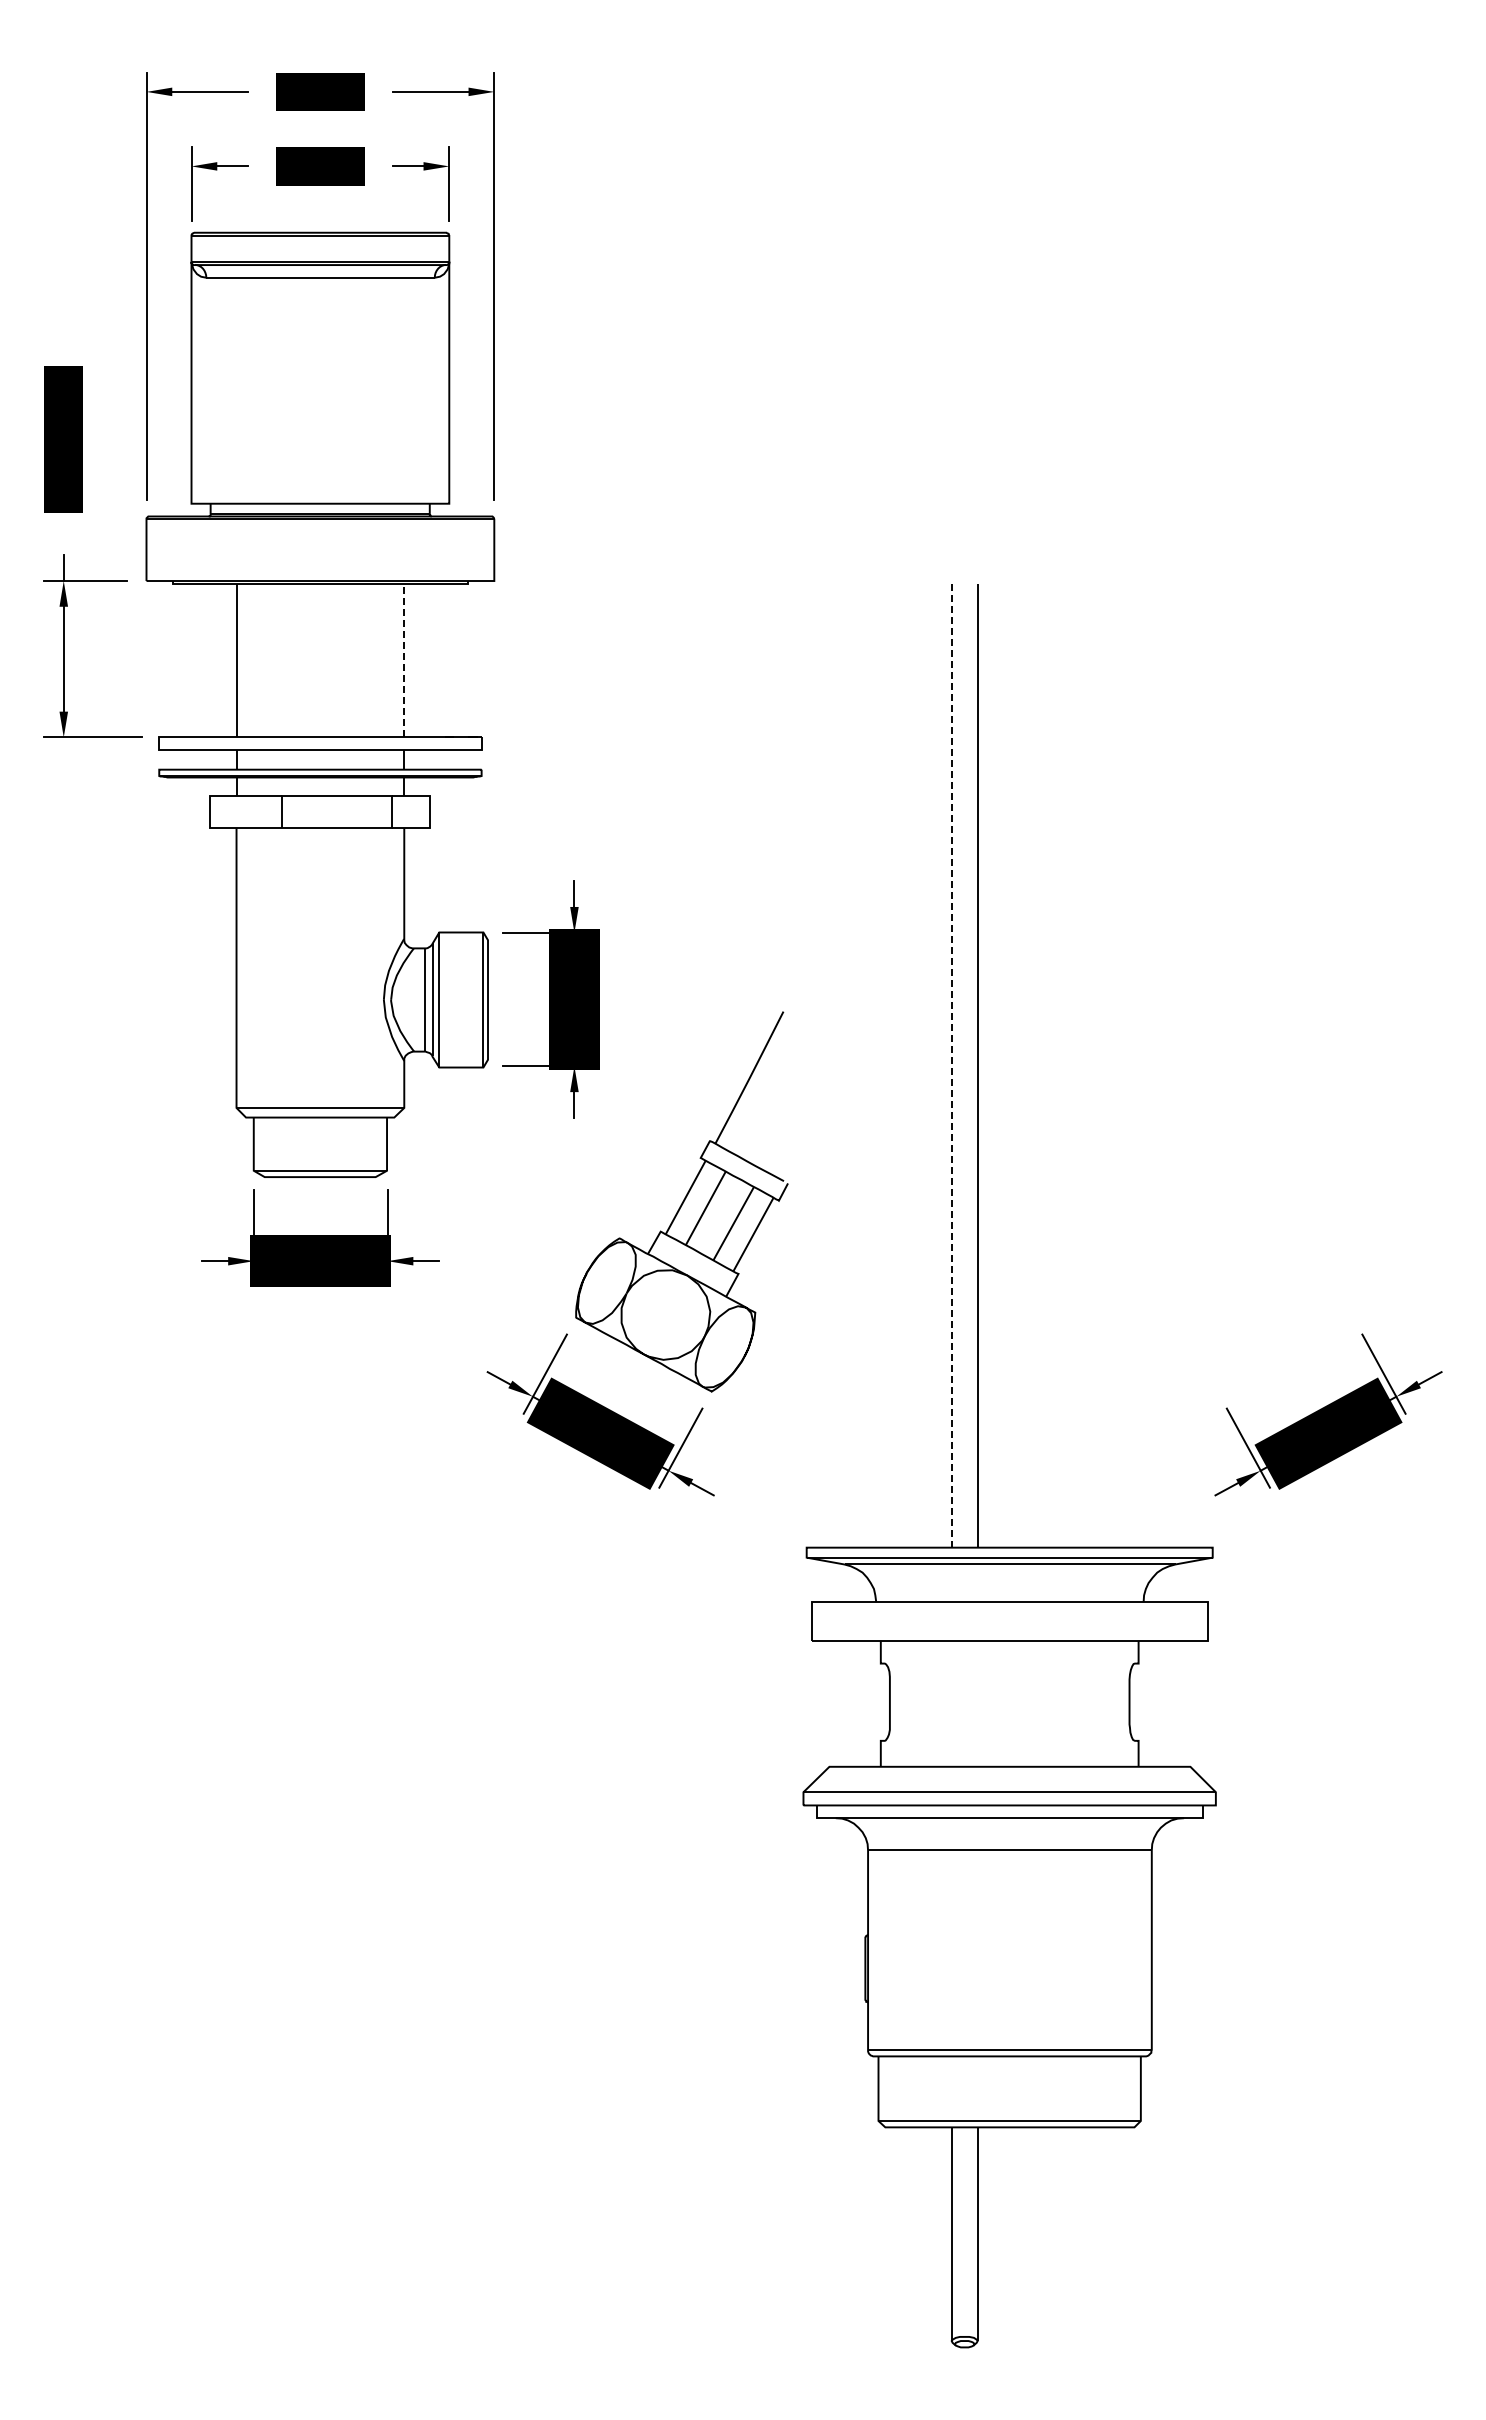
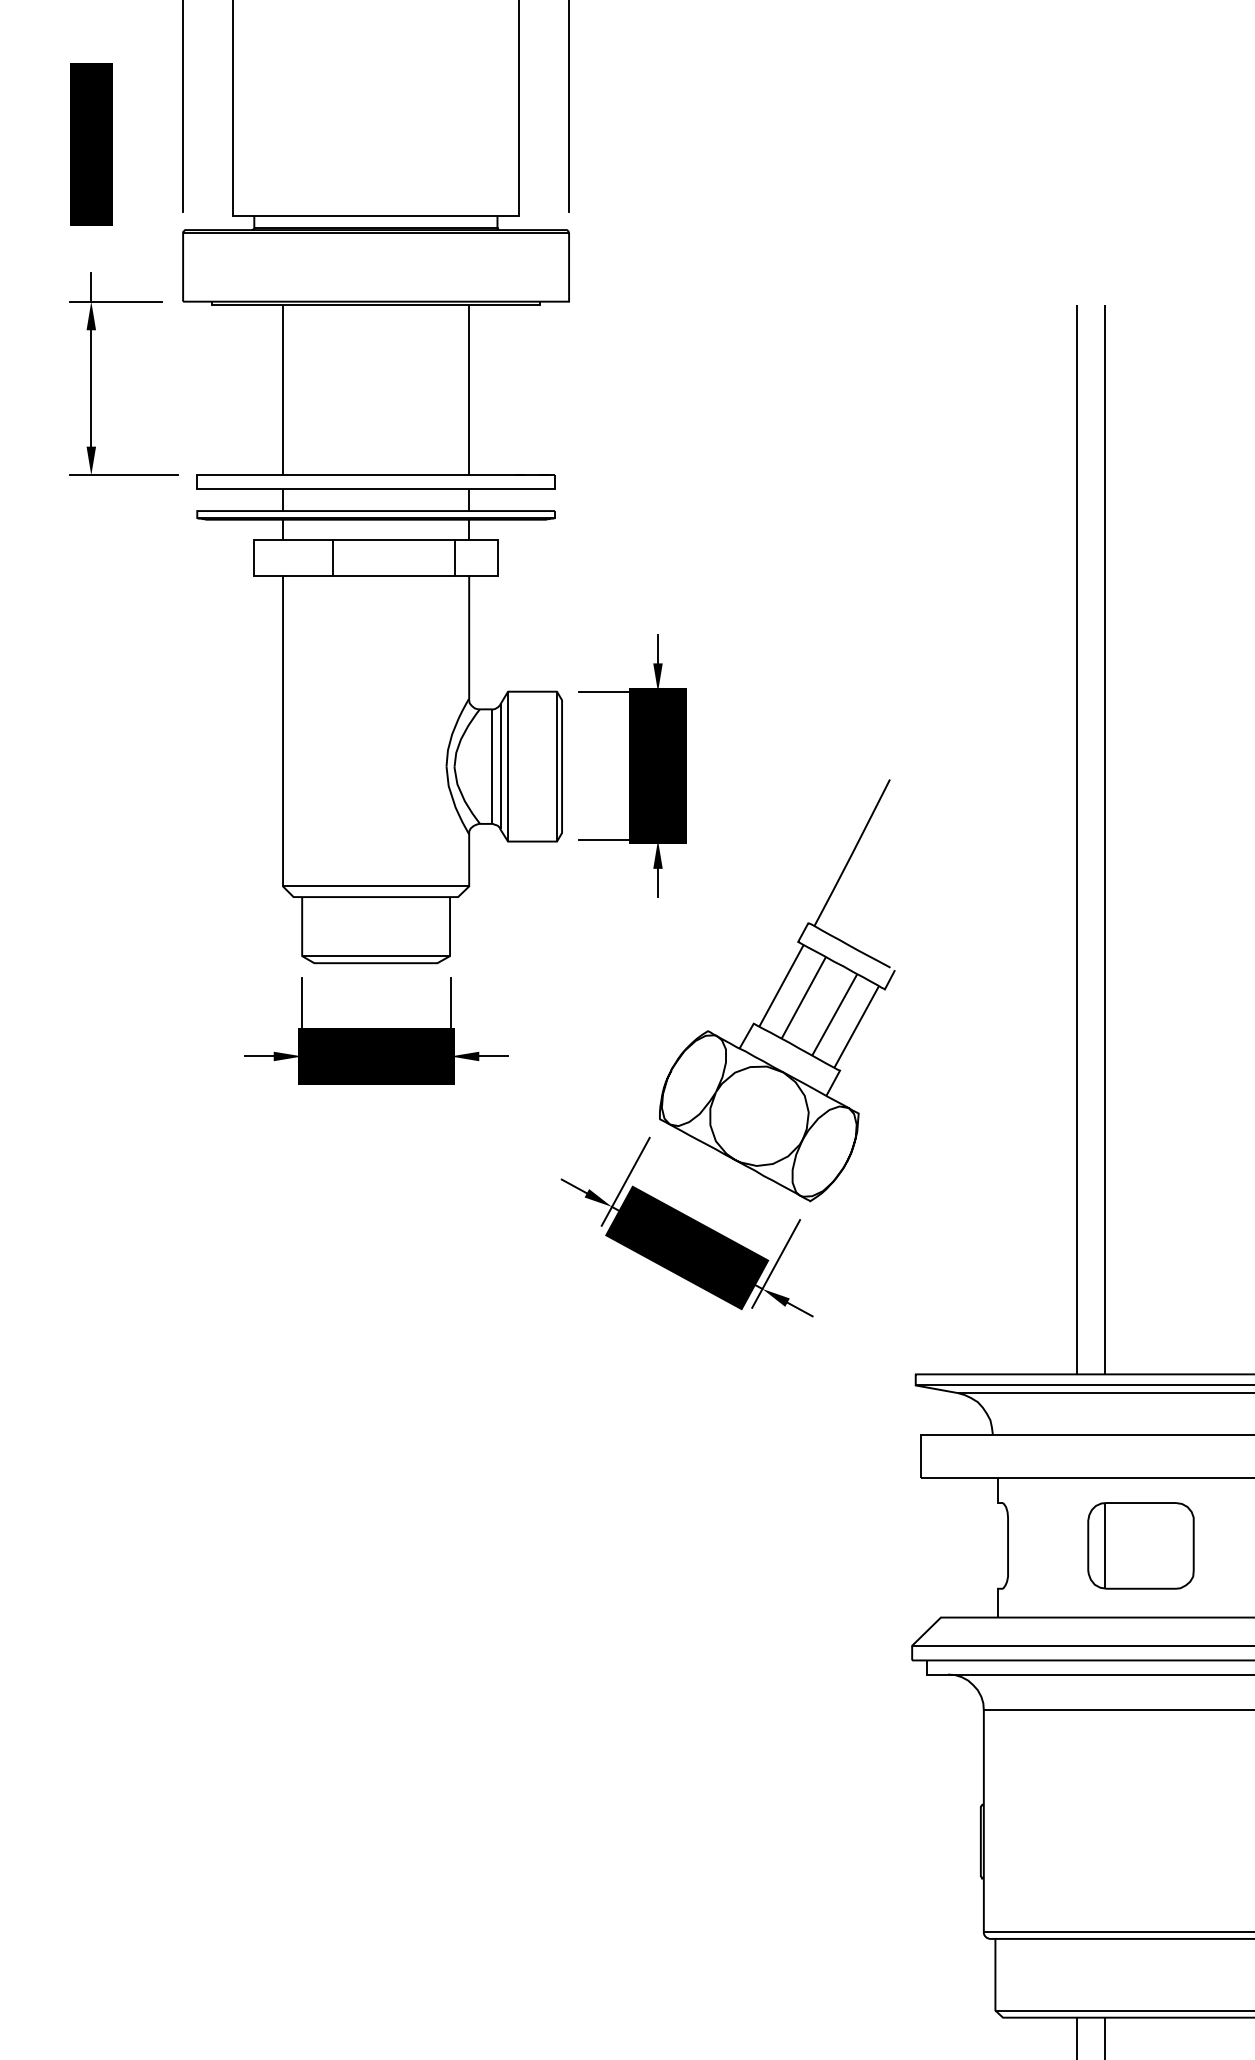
line: (404, 660) -> (469, 389), dashed -> solid
line: (951, 1065) -> (1076, 839), dashed -> solid
part: (1009, 1701) -> (1140, 1545), added

